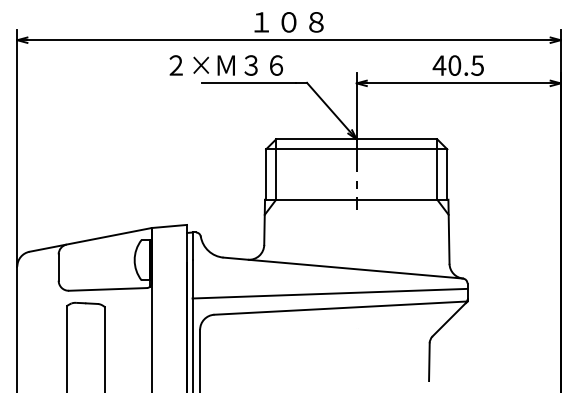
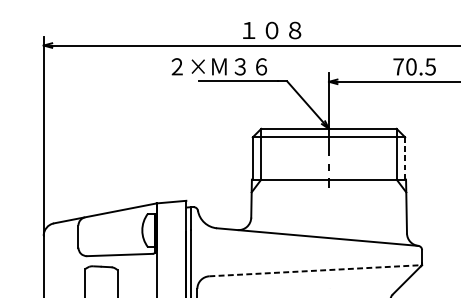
text: (439, 65) -> (398, 66), 40.5 -> 70.5
line: (447, 174) -> (405, 158), solid -> dashed
line: (329, 293) -> (306, 258), removed
line: (340, 308) -> (315, 271), solid -> dashed

